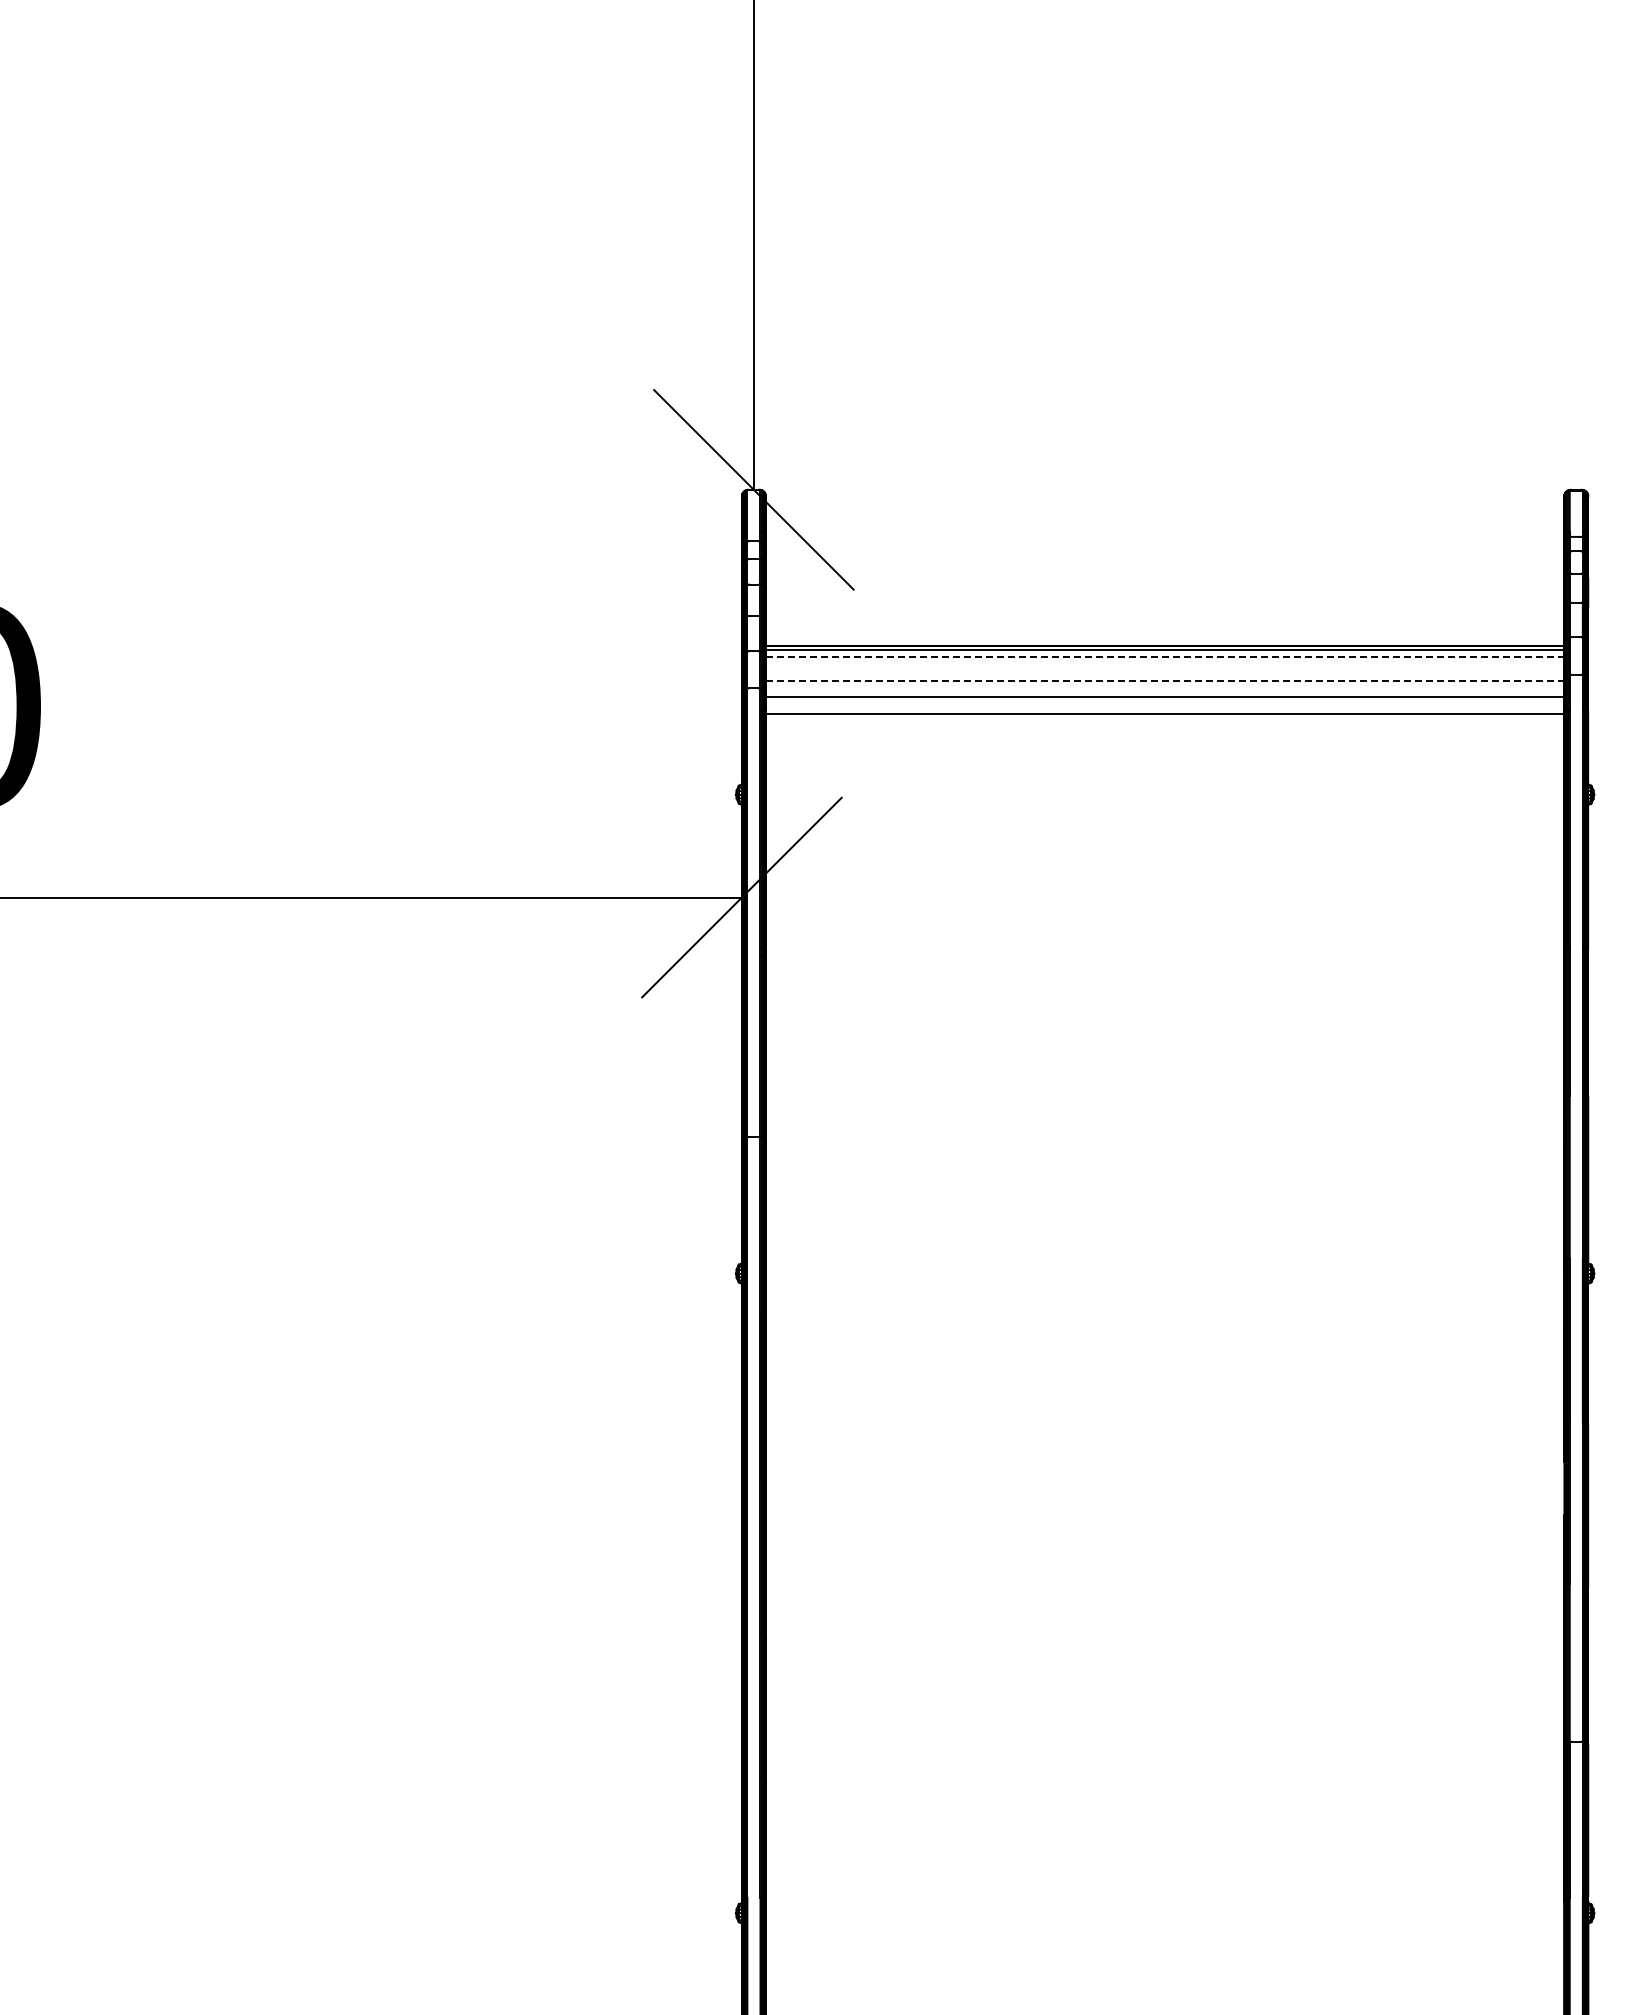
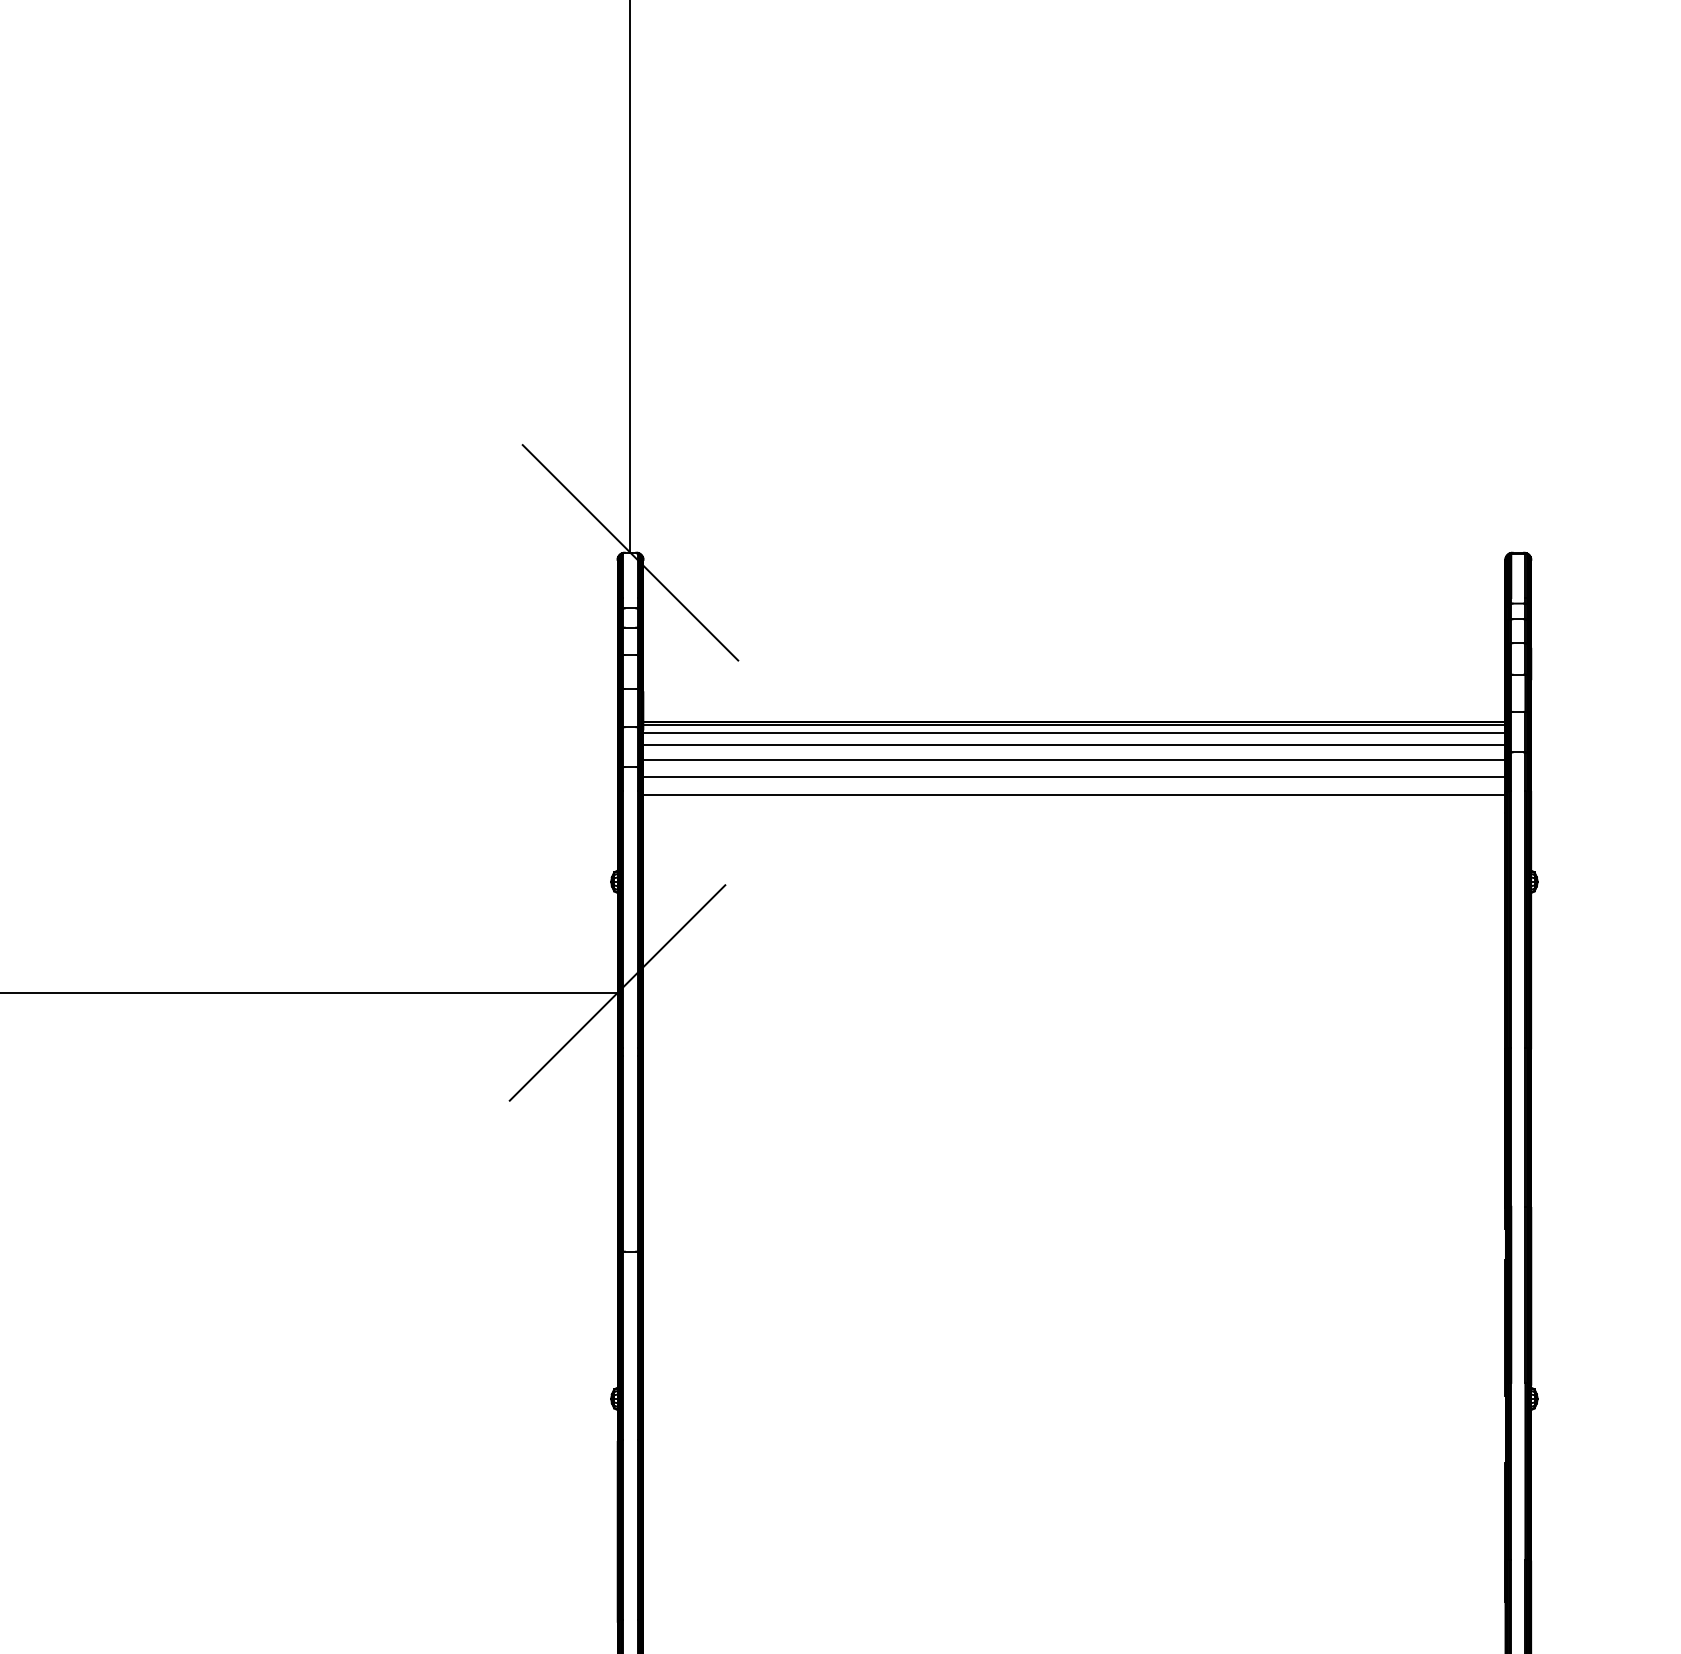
line: (1165, 656) -> (1074, 732), dashed -> solid
line: (1164, 667) -> (1073, 744), added
line: (1165, 681) -> (1074, 759), dashed -> solid

